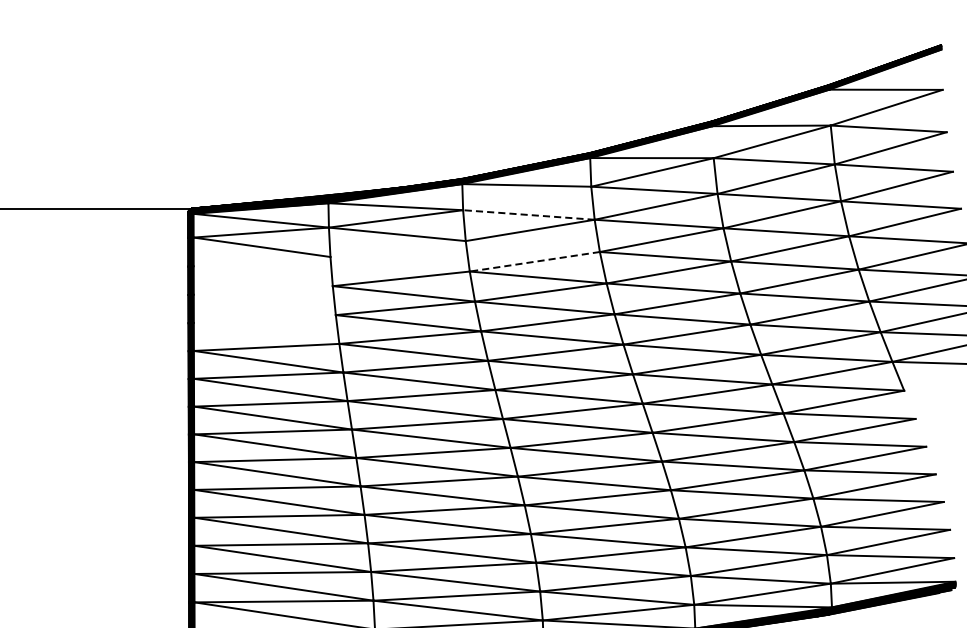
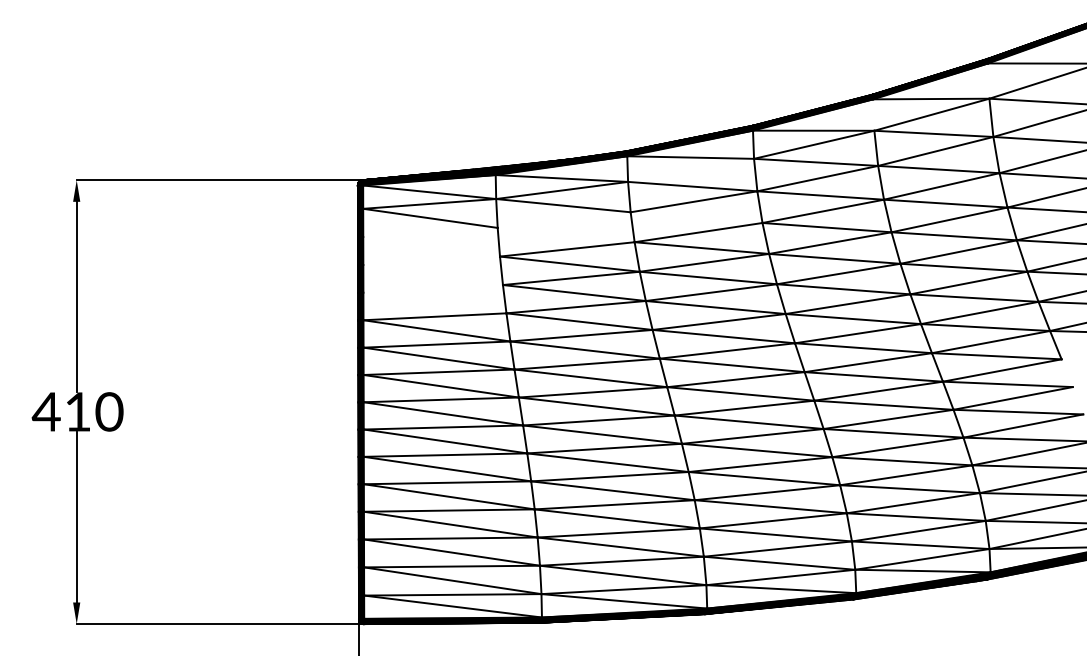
line: (528, 214) -> (692, 186), dashed -> solid
line: (534, 261) -> (698, 232), dashed -> solid

